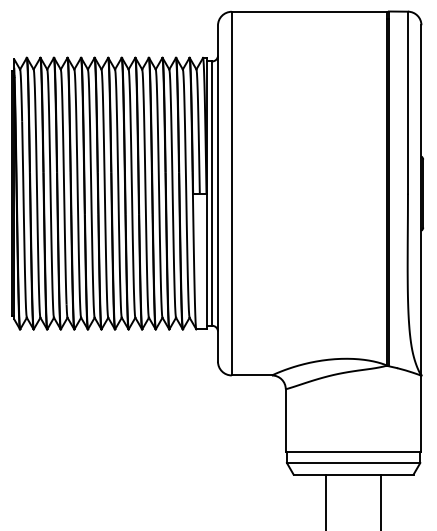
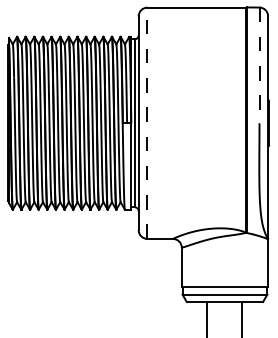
line: (407, 102) -> (259, 65), solid -> dashed
line: (231, 193) -> (147, 123), solid -> dashed

